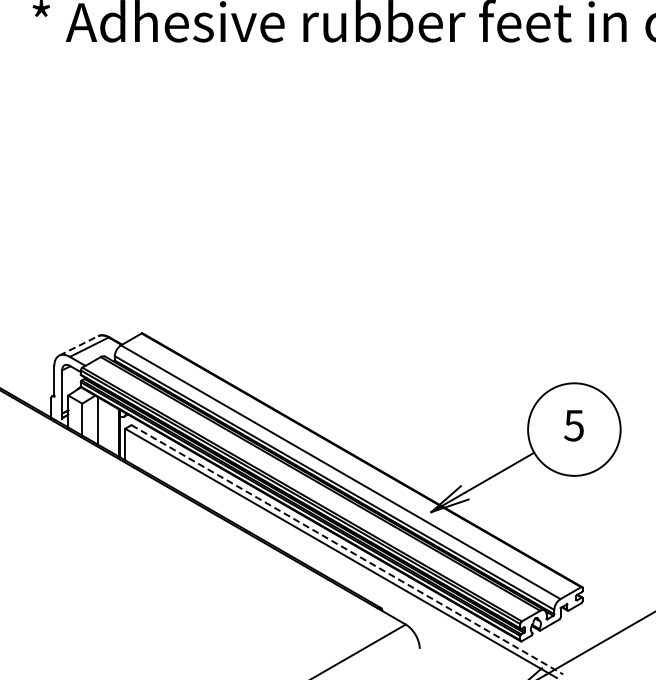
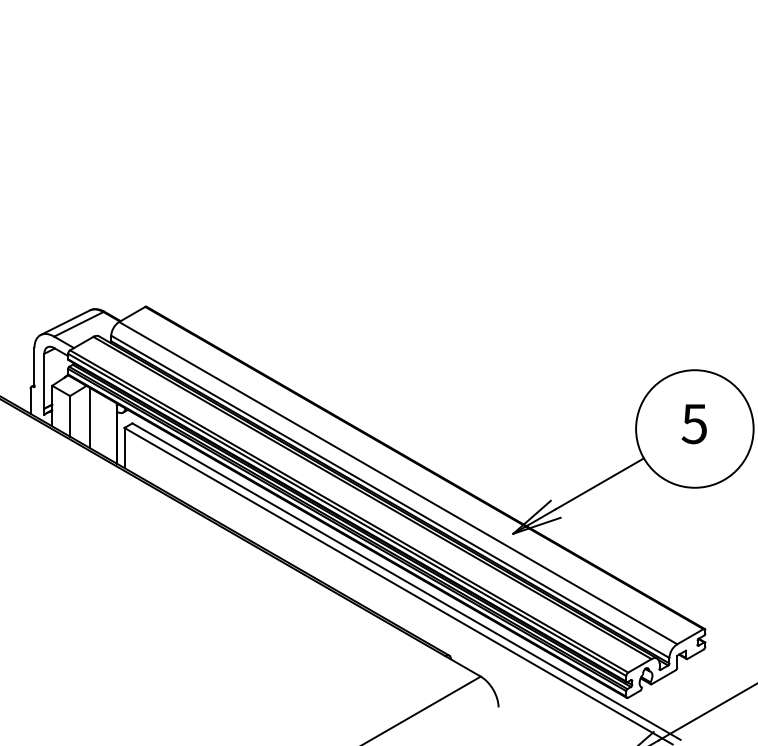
line: (78, 345) -> (65, 322), dashed -> solid
line: (347, 550) -> (406, 582), dashed -> solid

